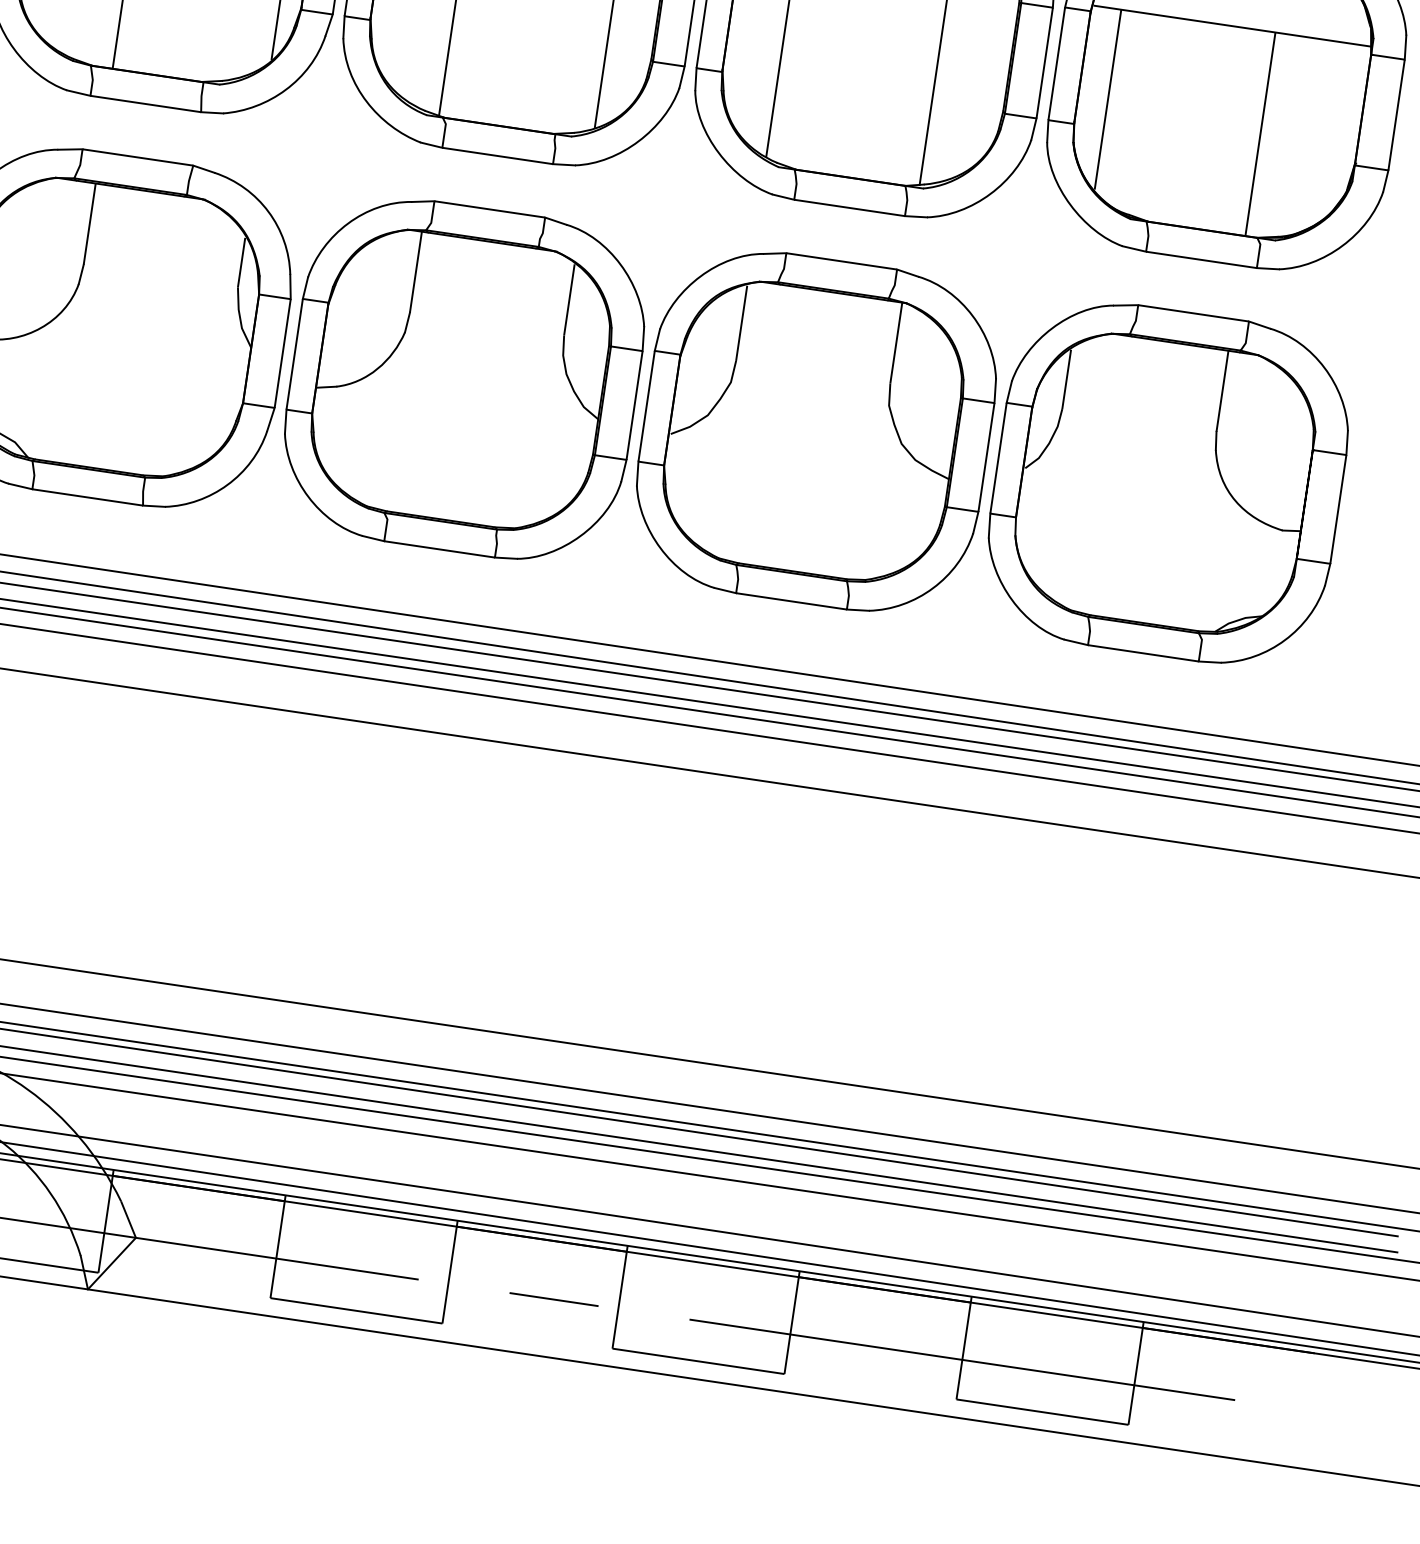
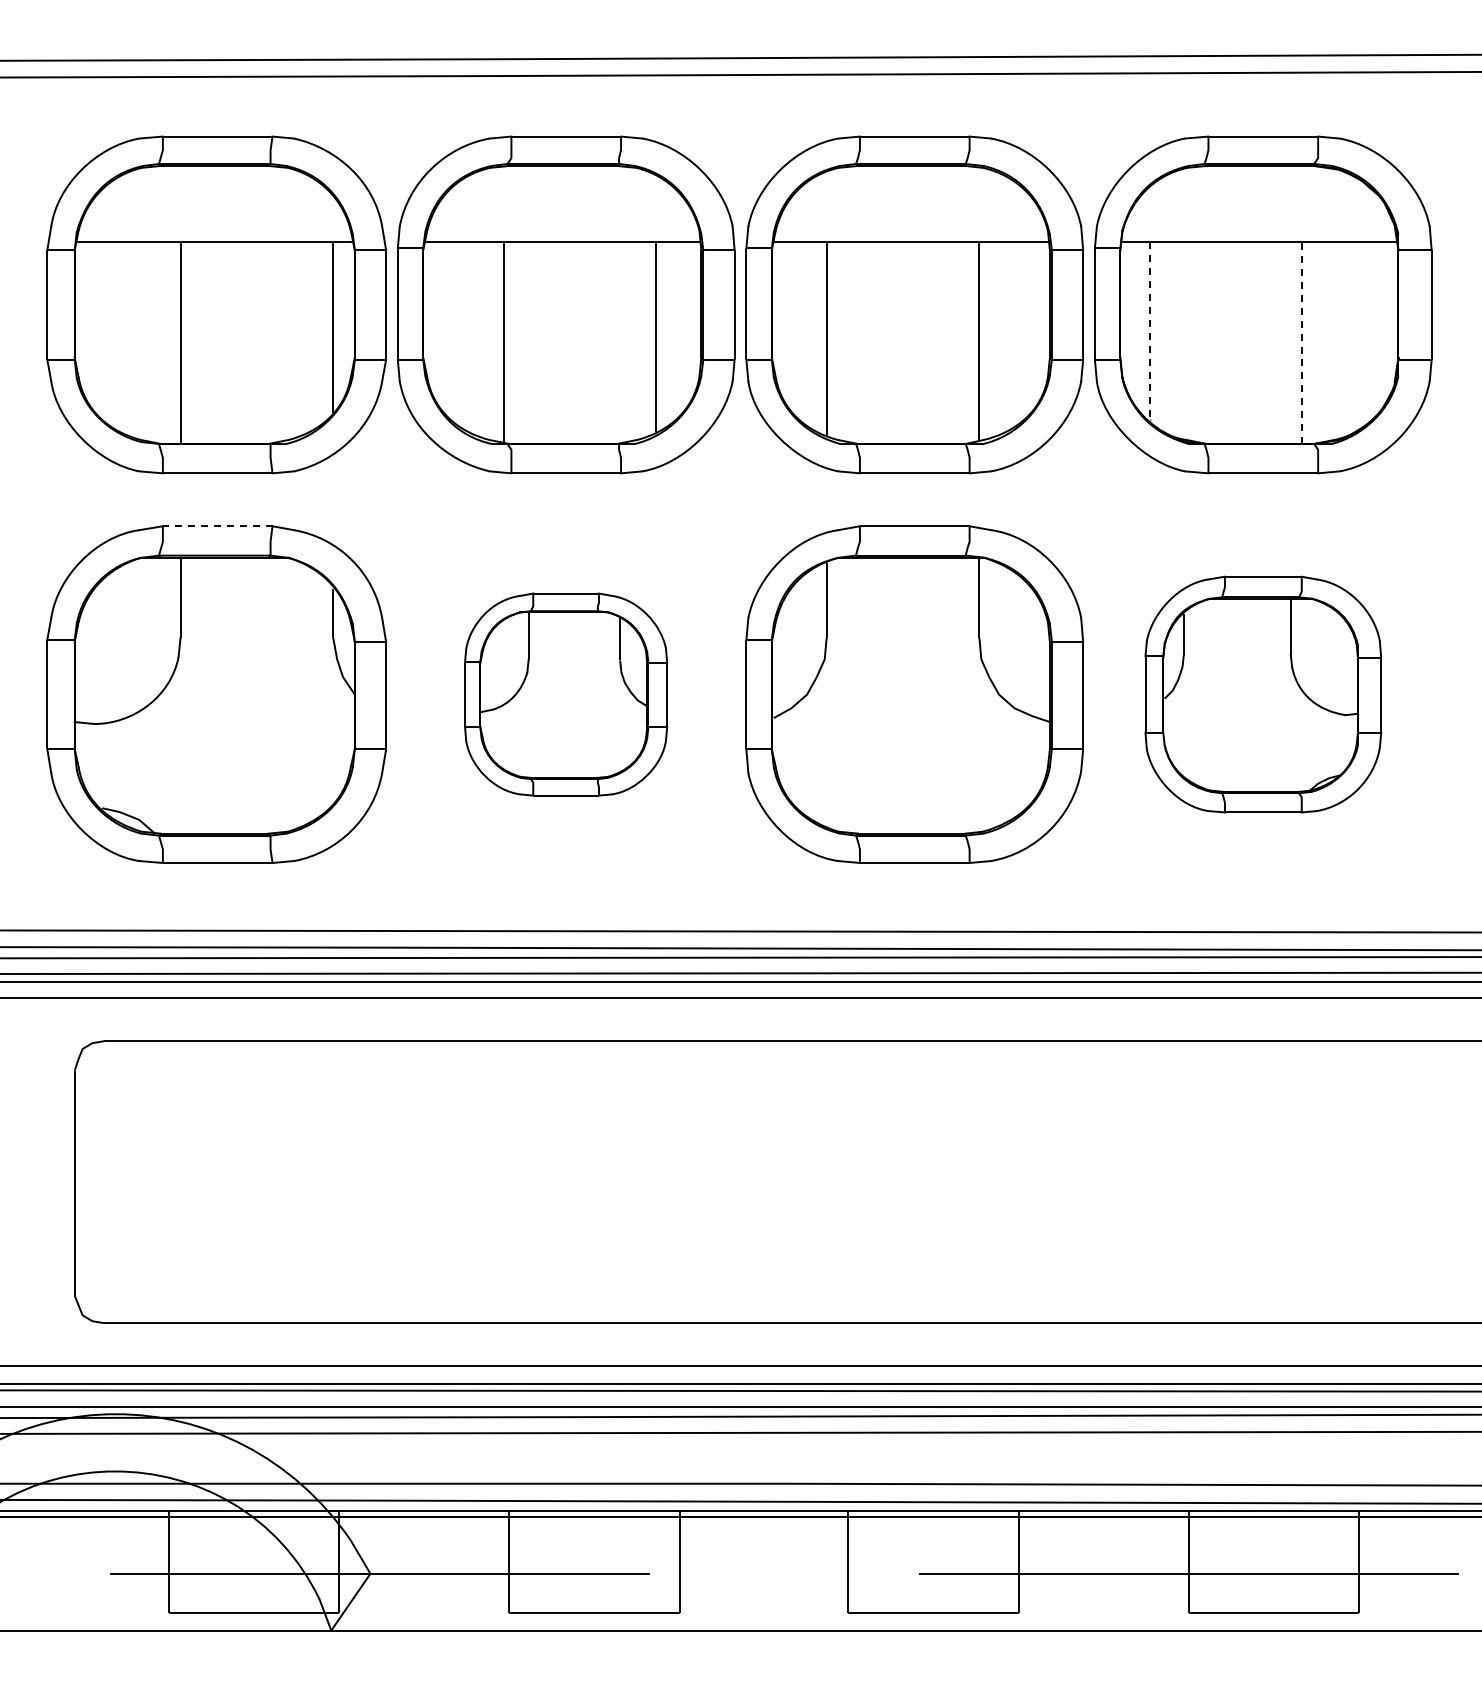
line: (1107, 99) -> (1149, 331), solid -> dashed
line: (1260, 133) -> (1302, 342), solid -> dashed
line: (136, 157) -> (216, 526), solid -> dashed
part: (463, 379) -> (565, 694), size x0.6
part: (1168, 483) -> (1263, 694), size x0.7
line: (554, 1299) -> (784, 1573), removed

